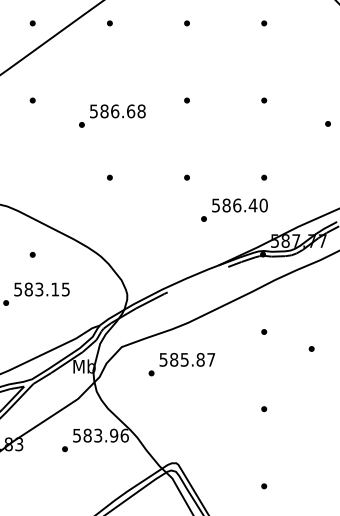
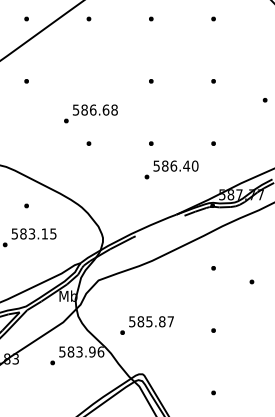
text: (111, 115) -> (90, 113), moved
text: (234, 209) -> (171, 169), moved
text: (181, 364) -> (146, 325), moved

